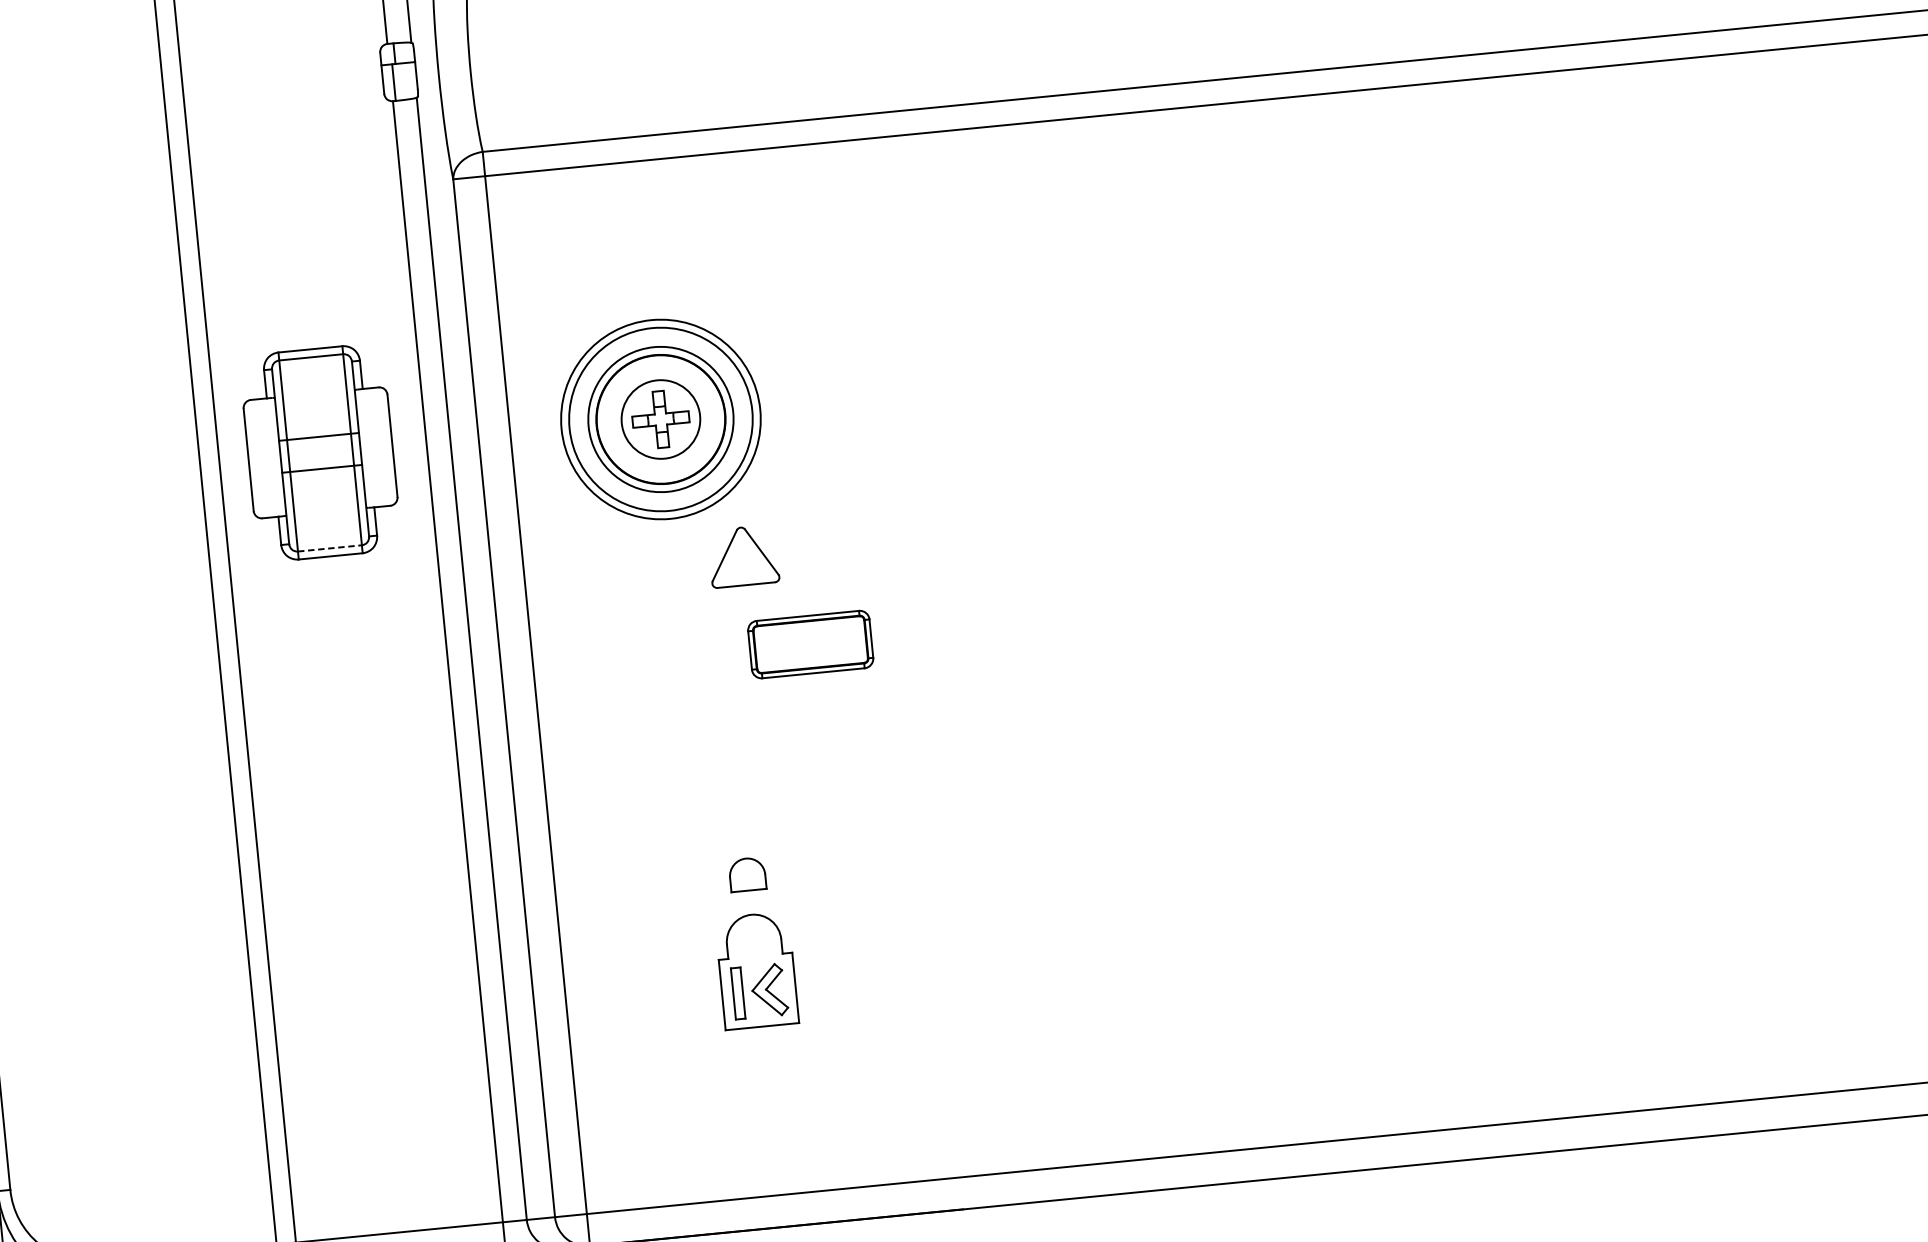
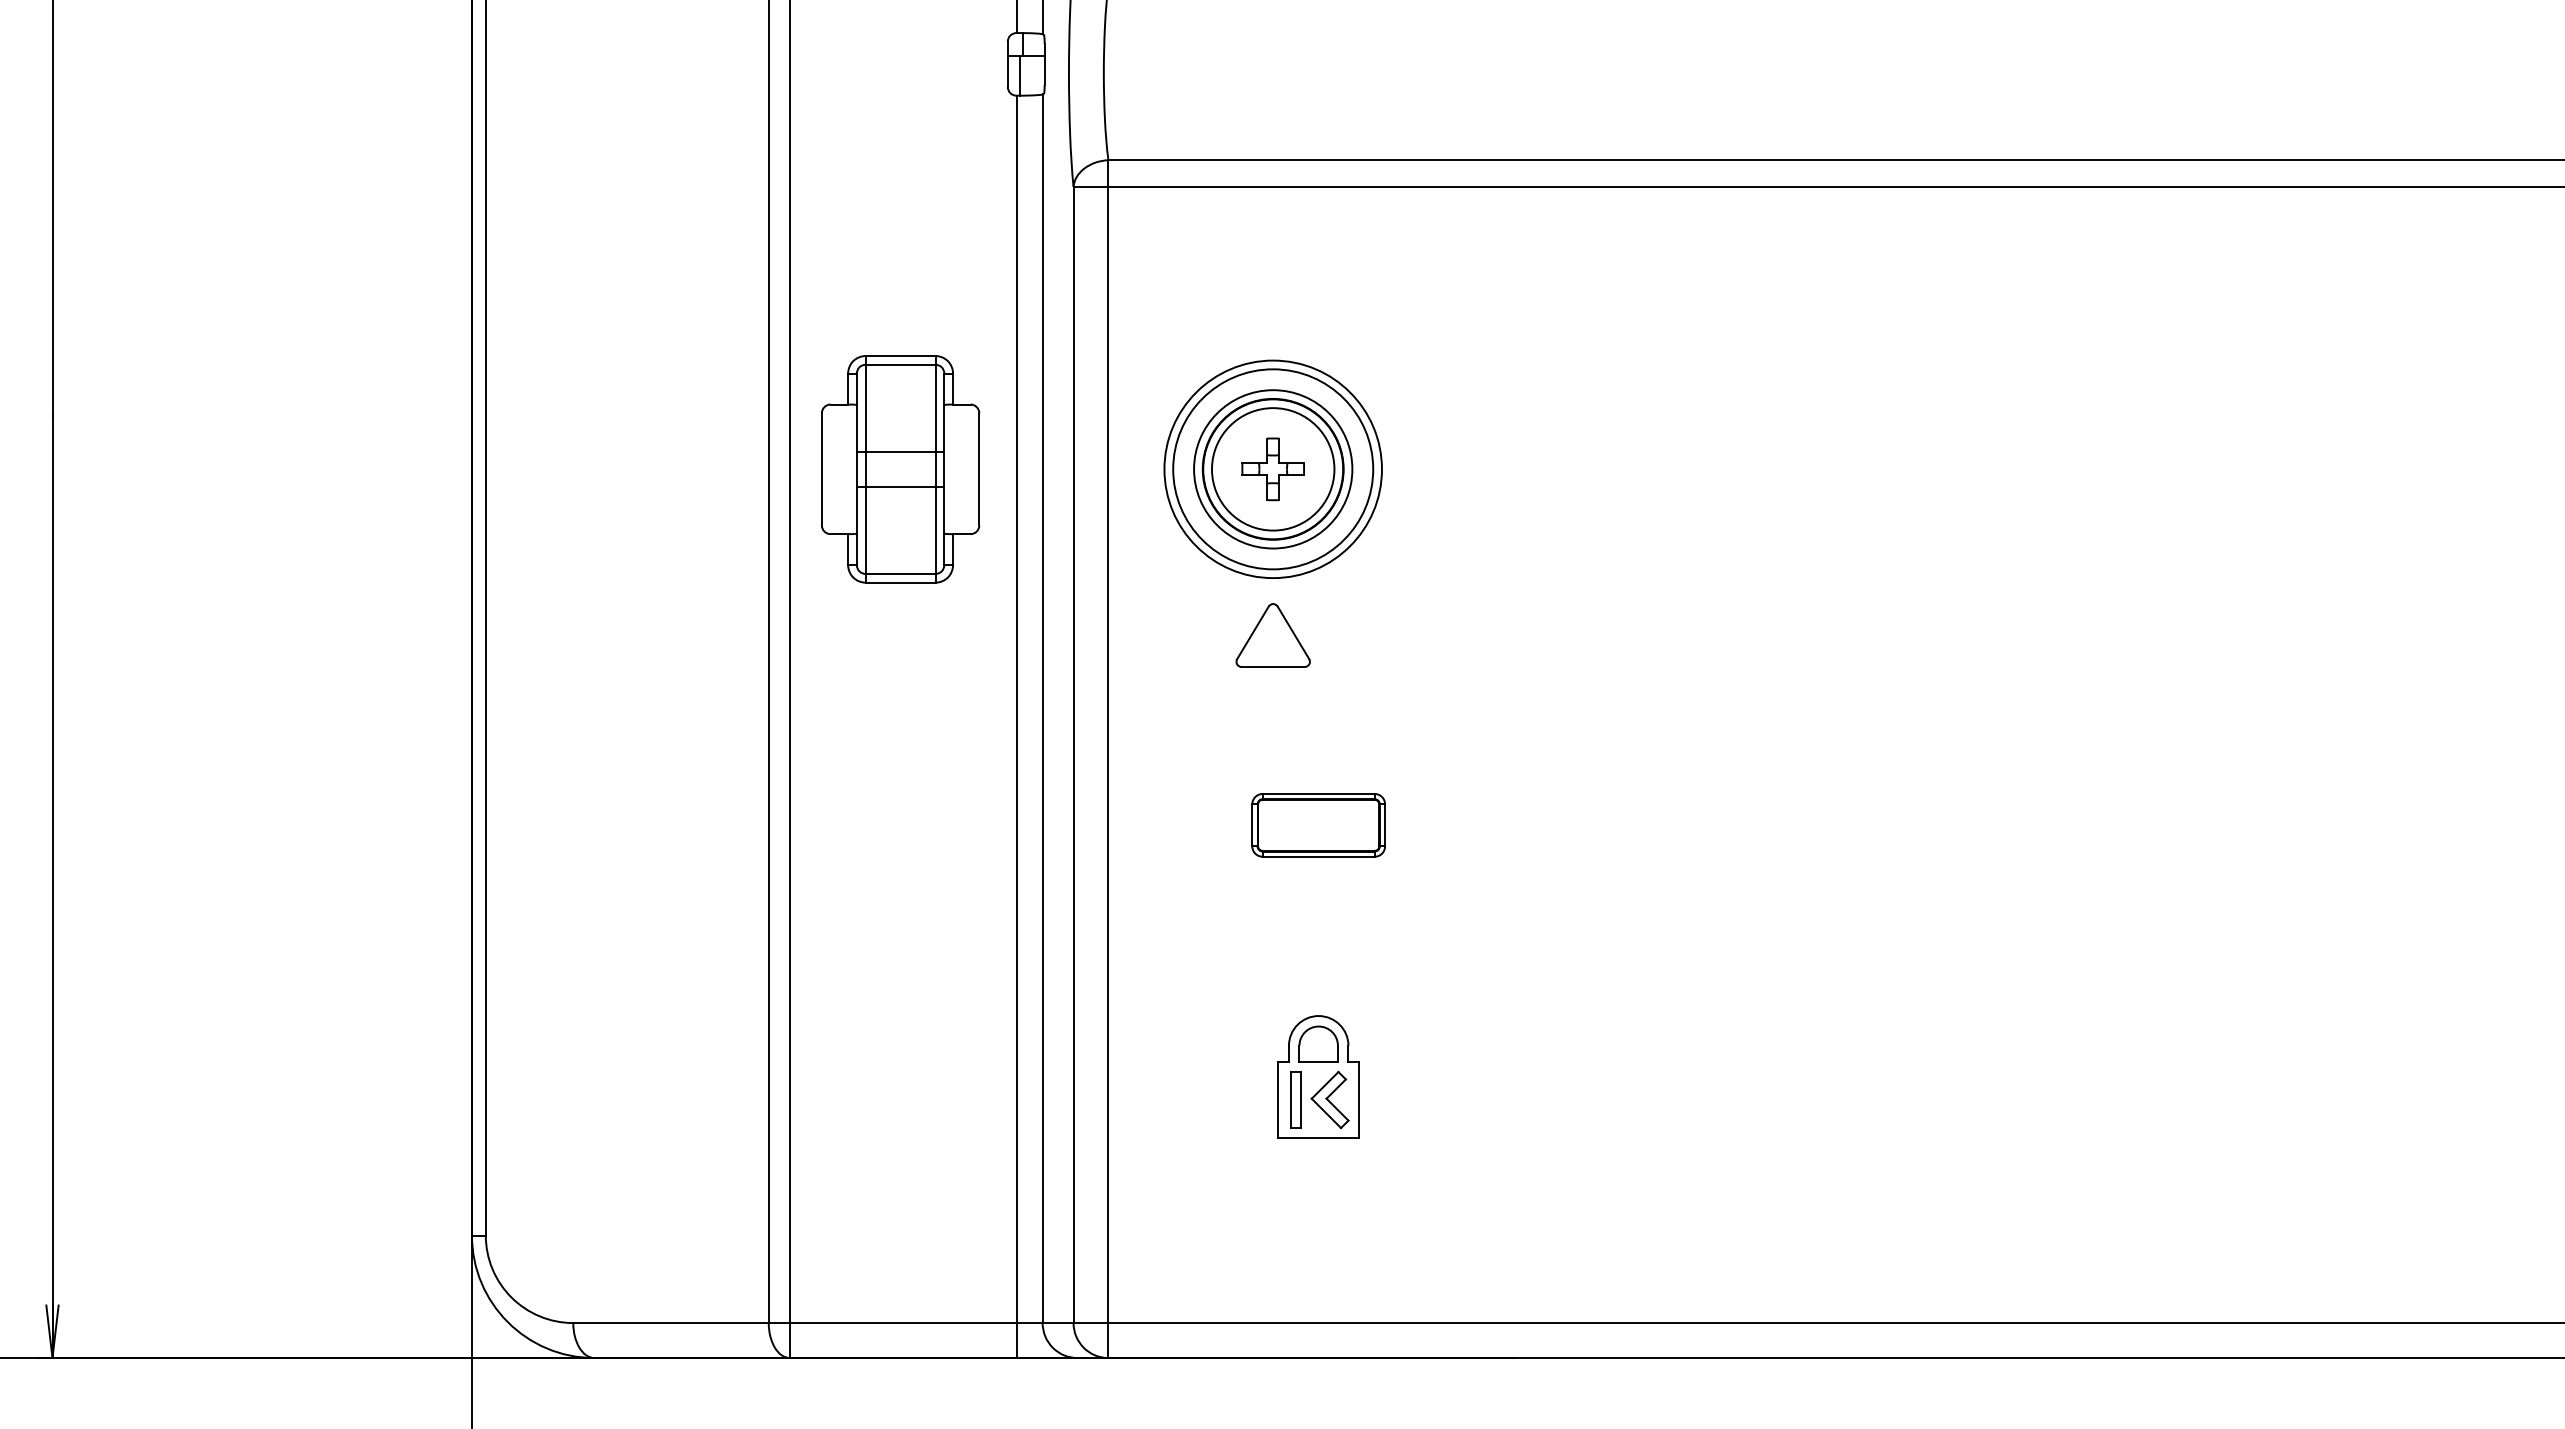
circle: (660, 419) -> (1272, 469), size x1.43
line: (329, 548) -> (900, 573), dashed -> solid
part: (742, 556) -> (1272, 635), moved
part: (810, 644) -> (1318, 825), moved
part: (747, 874) -> (1318, 1043), moved

